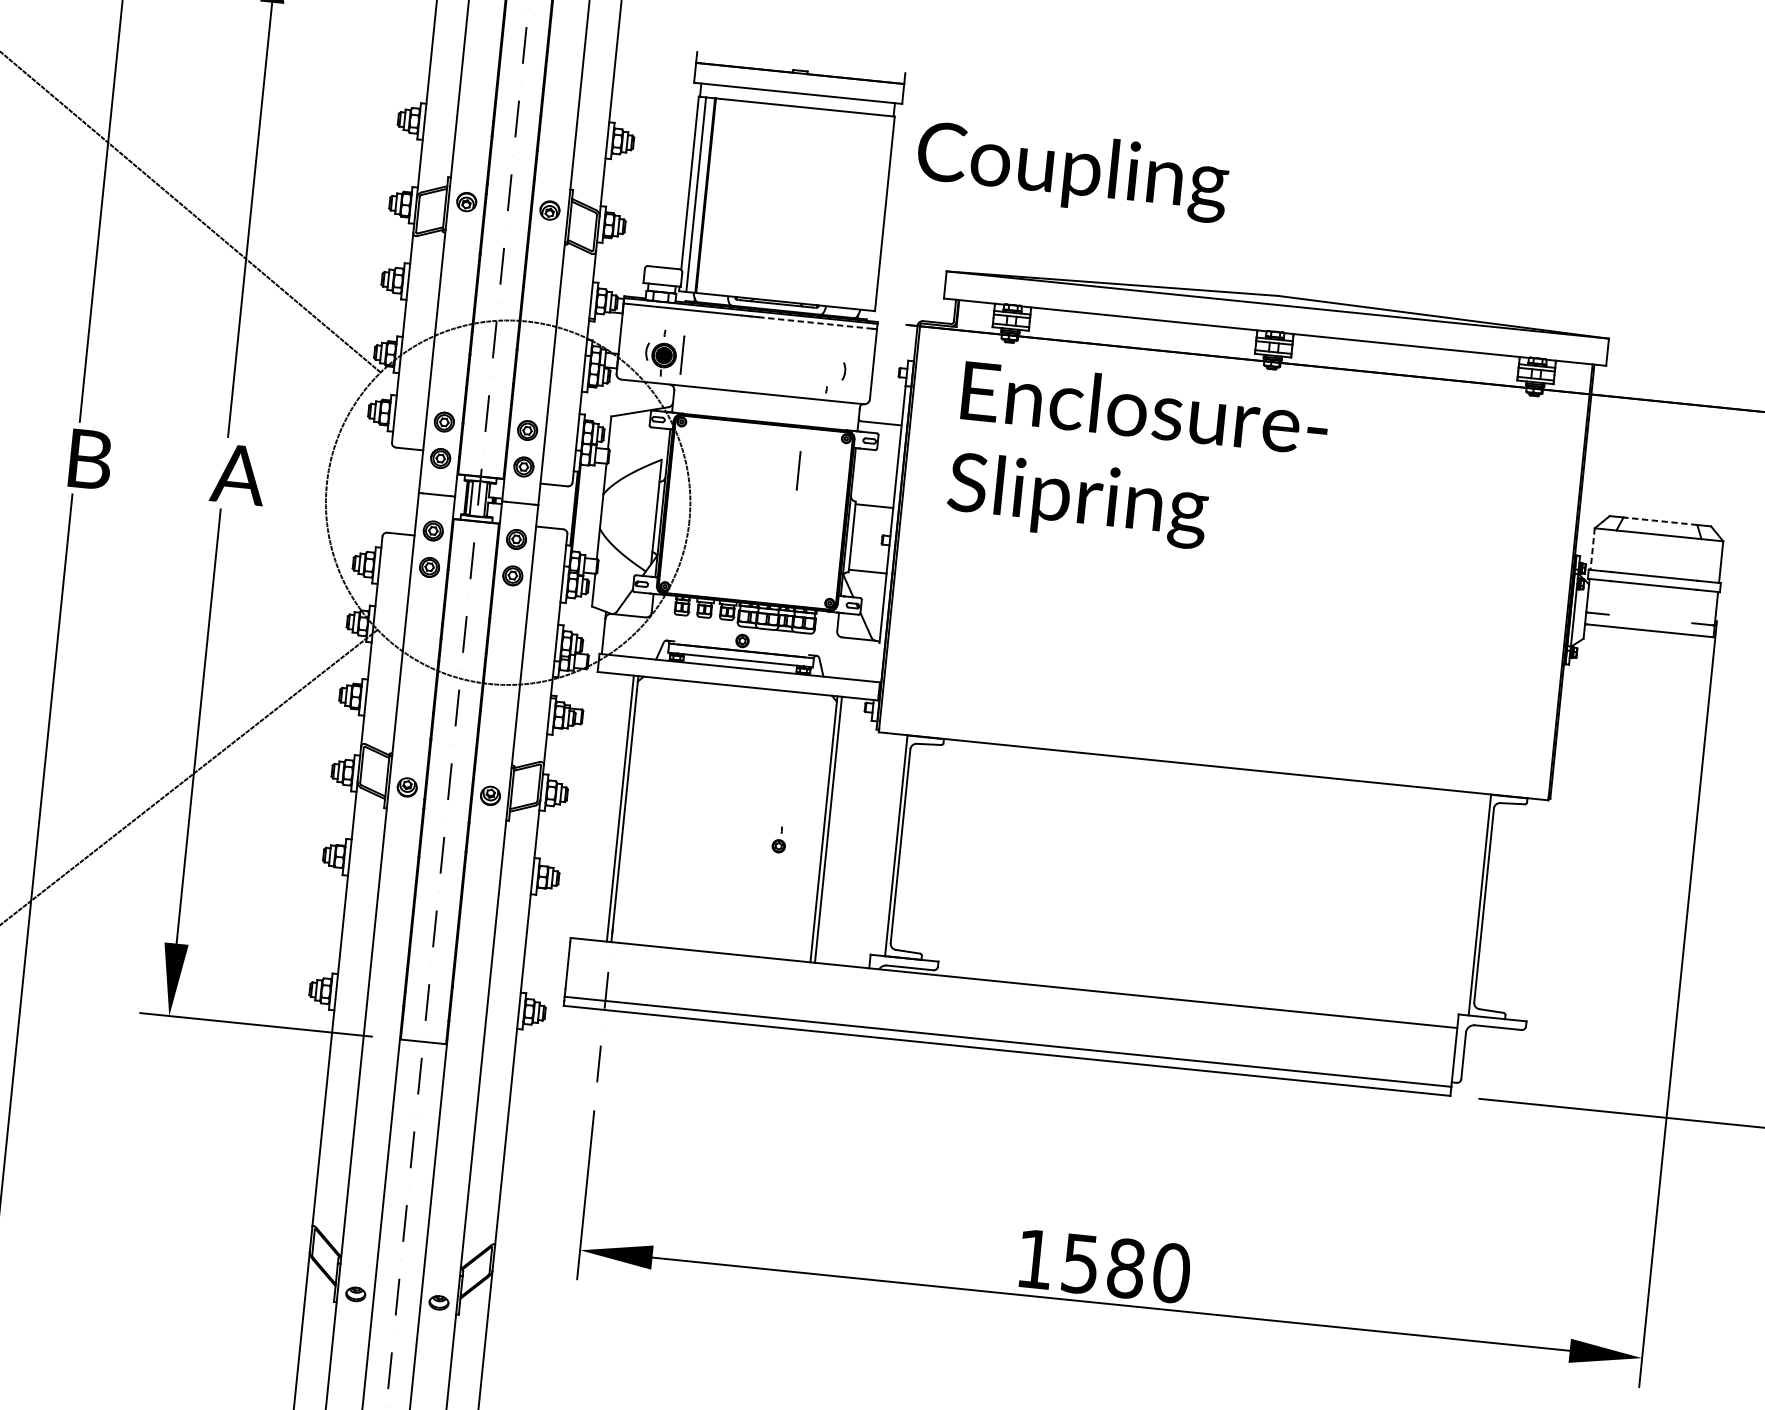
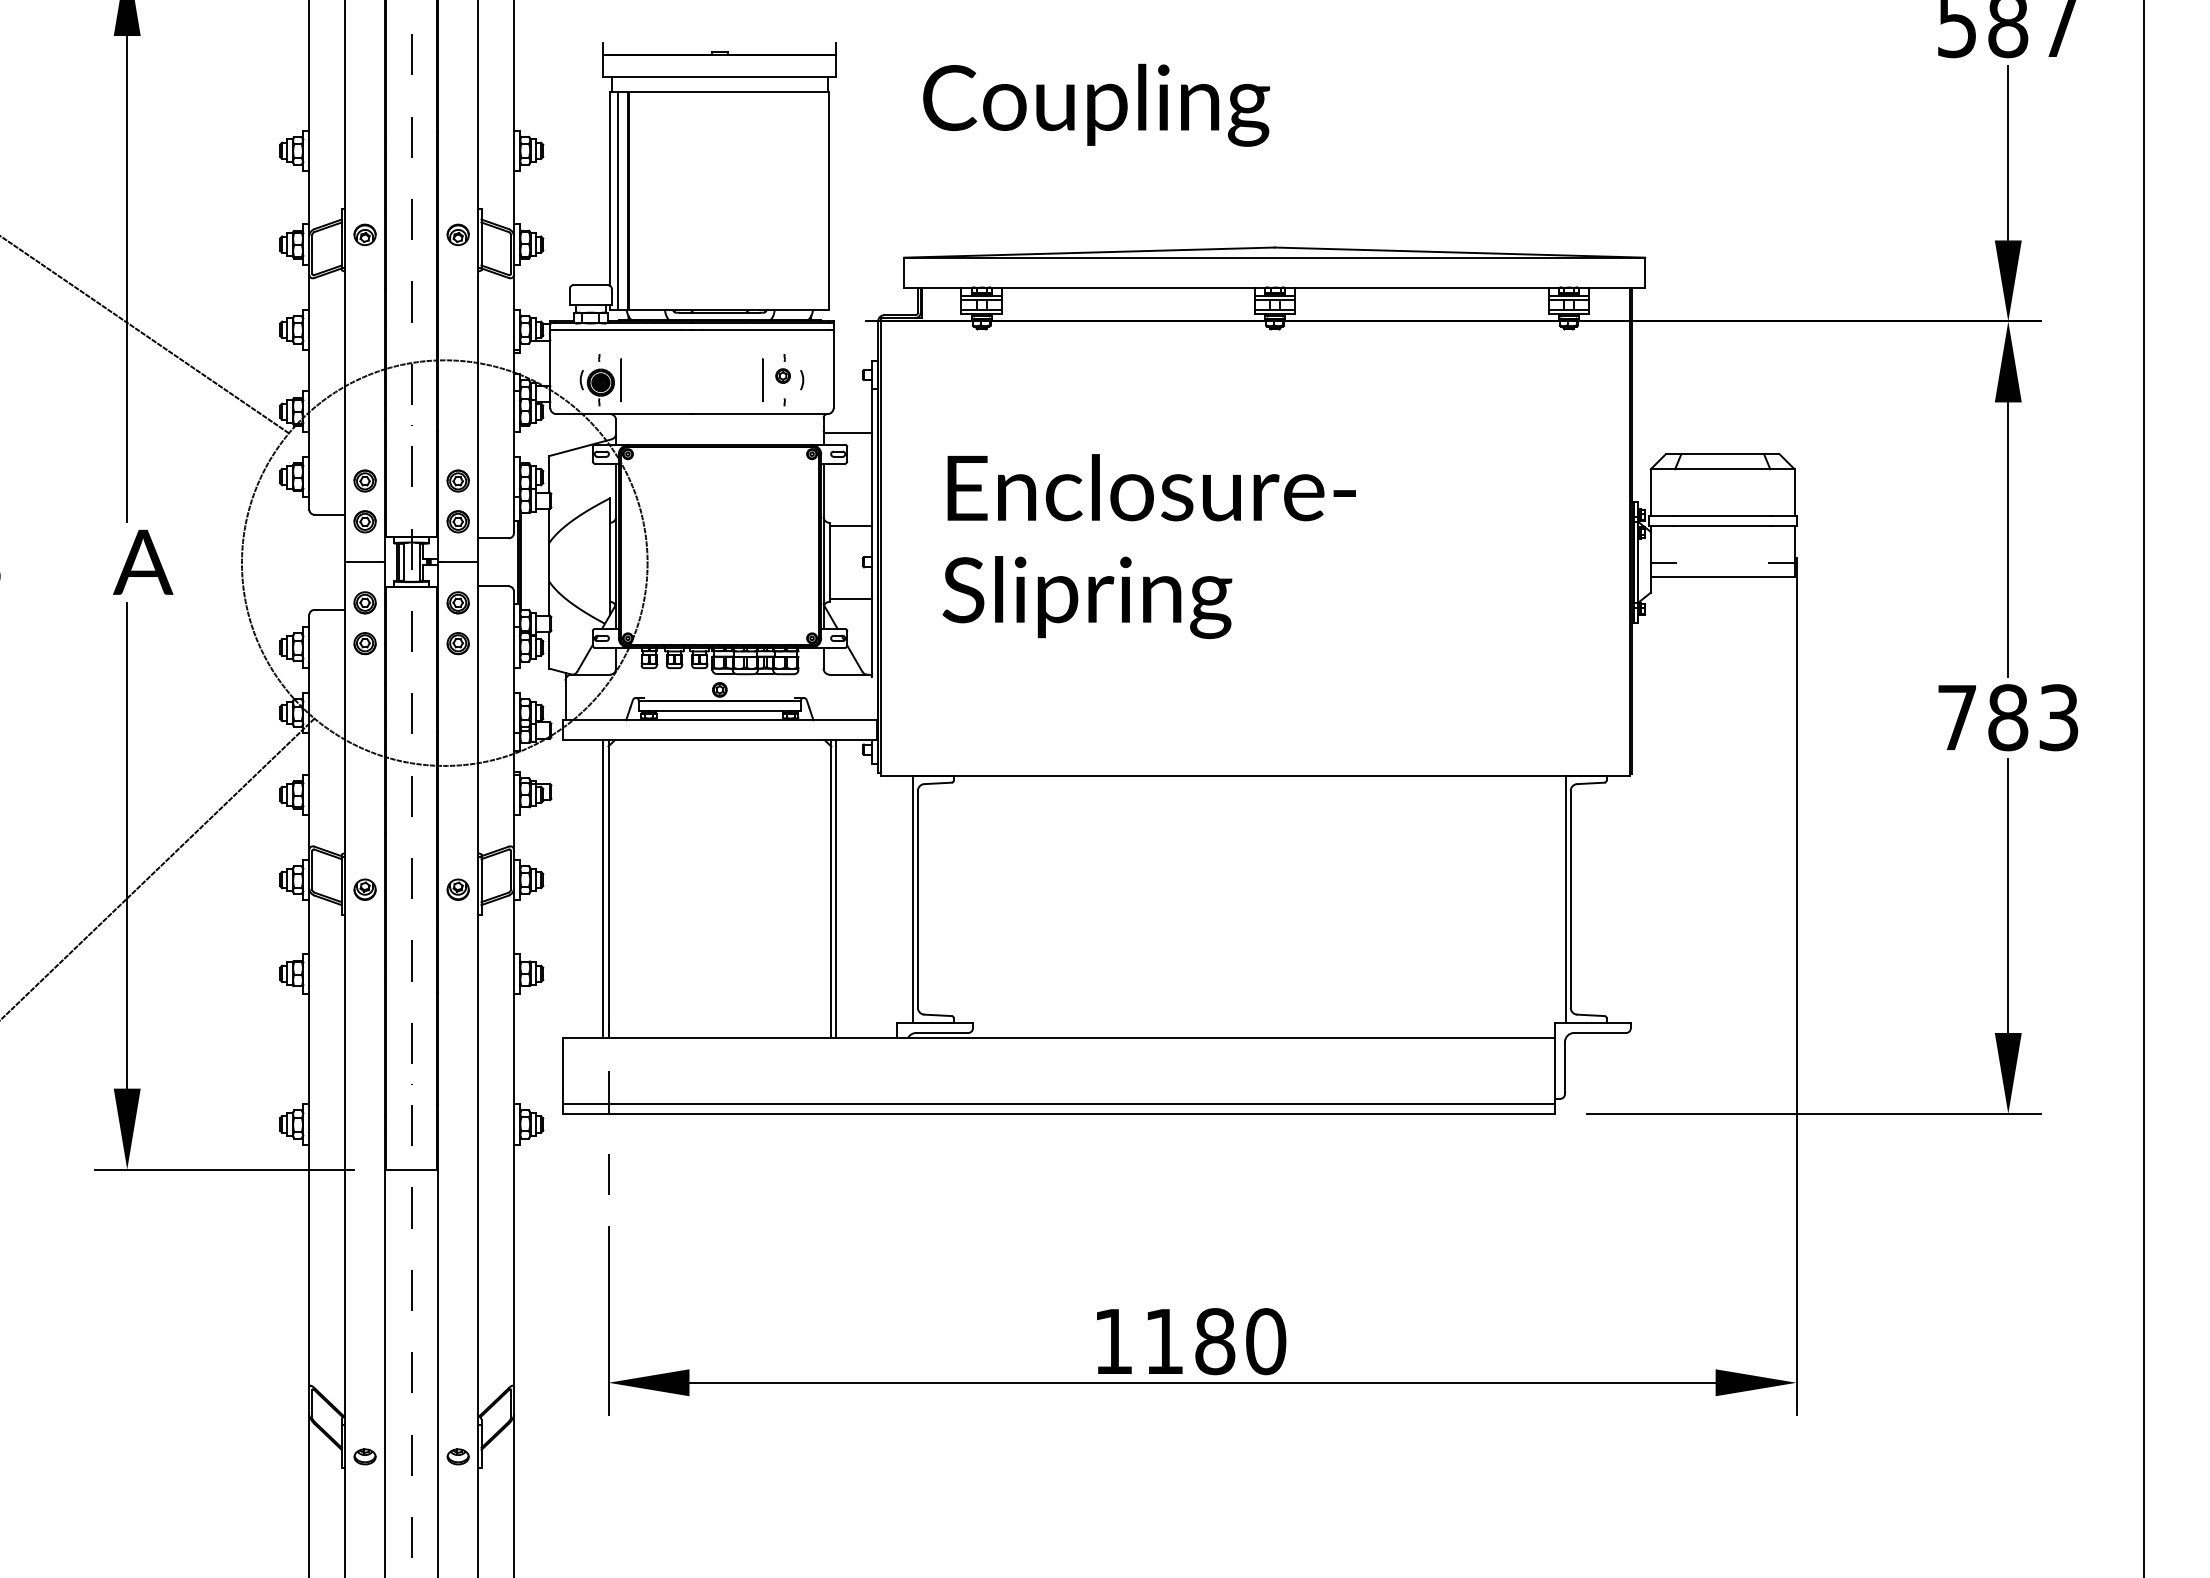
text: (1072, 171) -> (1096, 104), moved
line: (816, 323) -> (765, 329), dashed -> solid
text: (1137, 460) -> (1148, 546), moved
line: (798, 471) -> (762, 380), moved
line: (1660, 521) -> (1722, 454), dashed -> solid
line: (1592, 549) -> (1650, 493), dashed -> solid
part: (778, 839) -> (782, 368), moved
text: (1079, 1264) -> (1163, 1342), 1580 -> 1180

